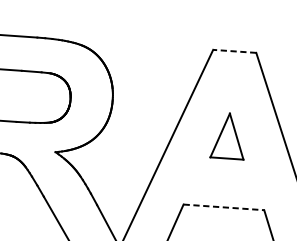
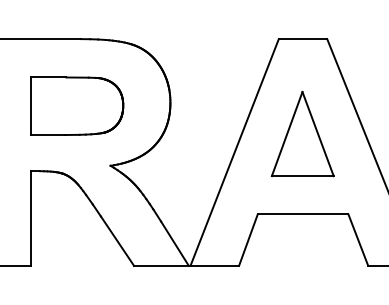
line: (234, 51) -> (302, 39), dashed -> solid
part: (228, 136) -> (302, 134), size x1.67
line: (224, 207) -> (303, 214), dashed -> solid

